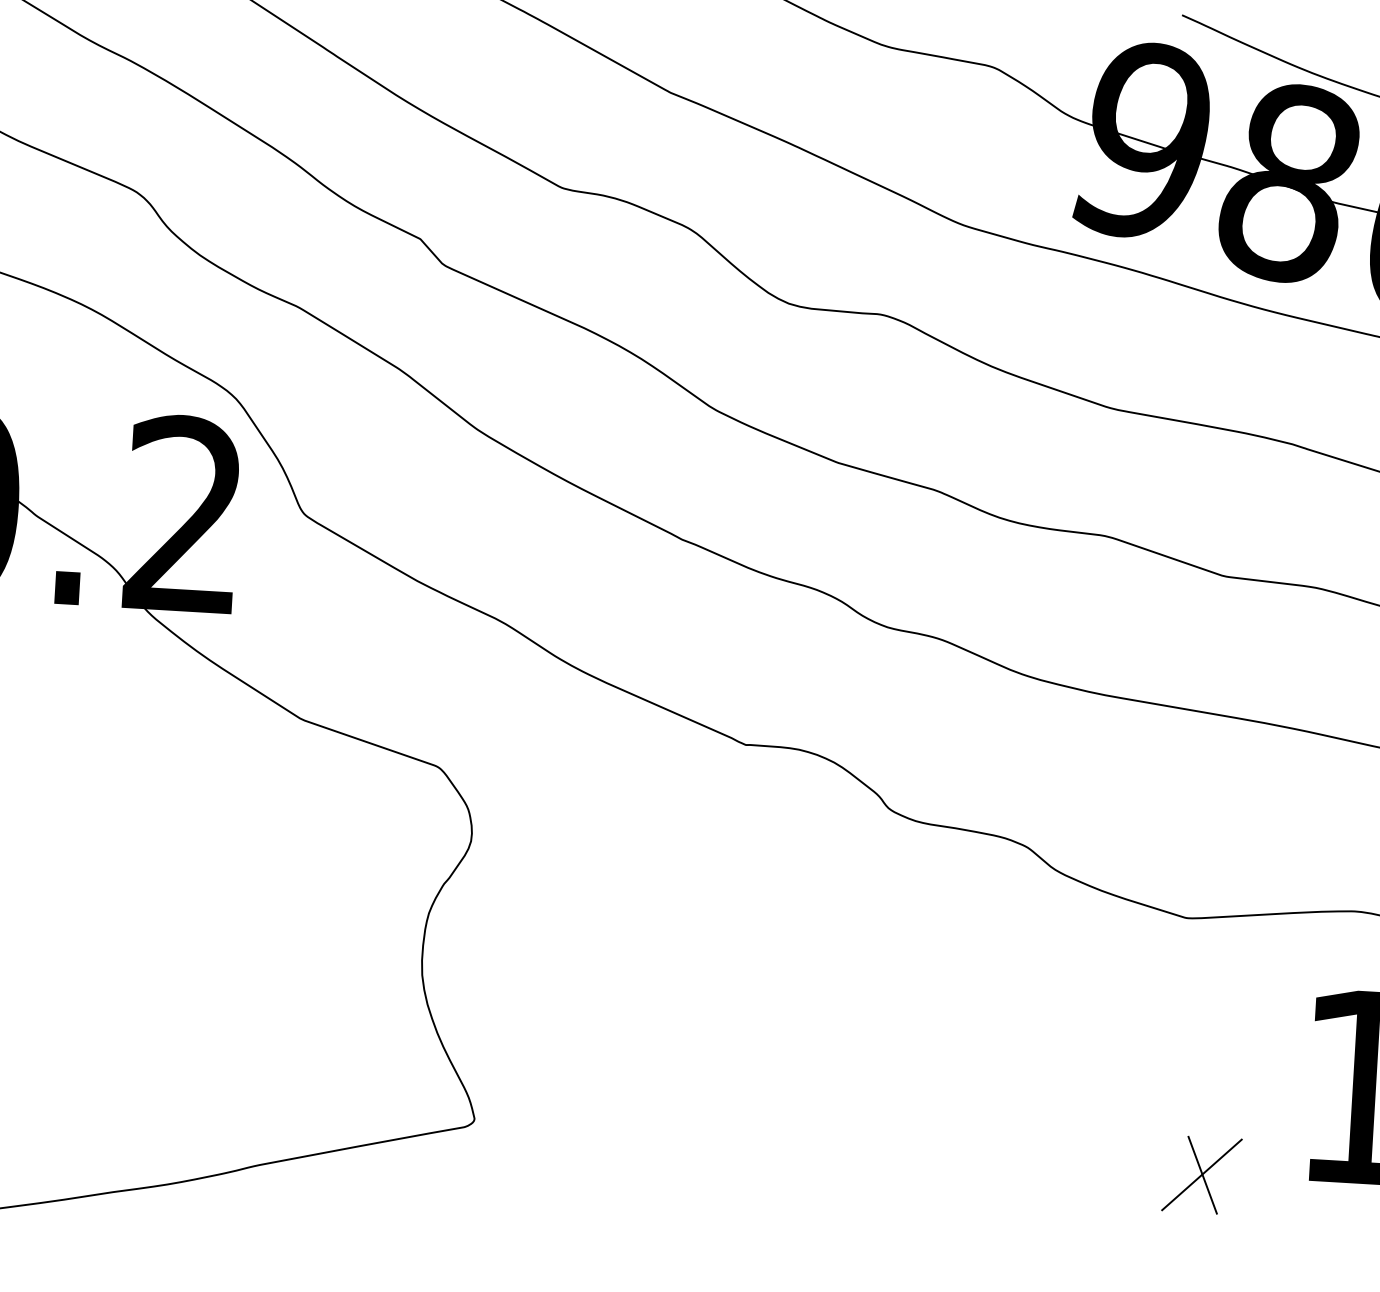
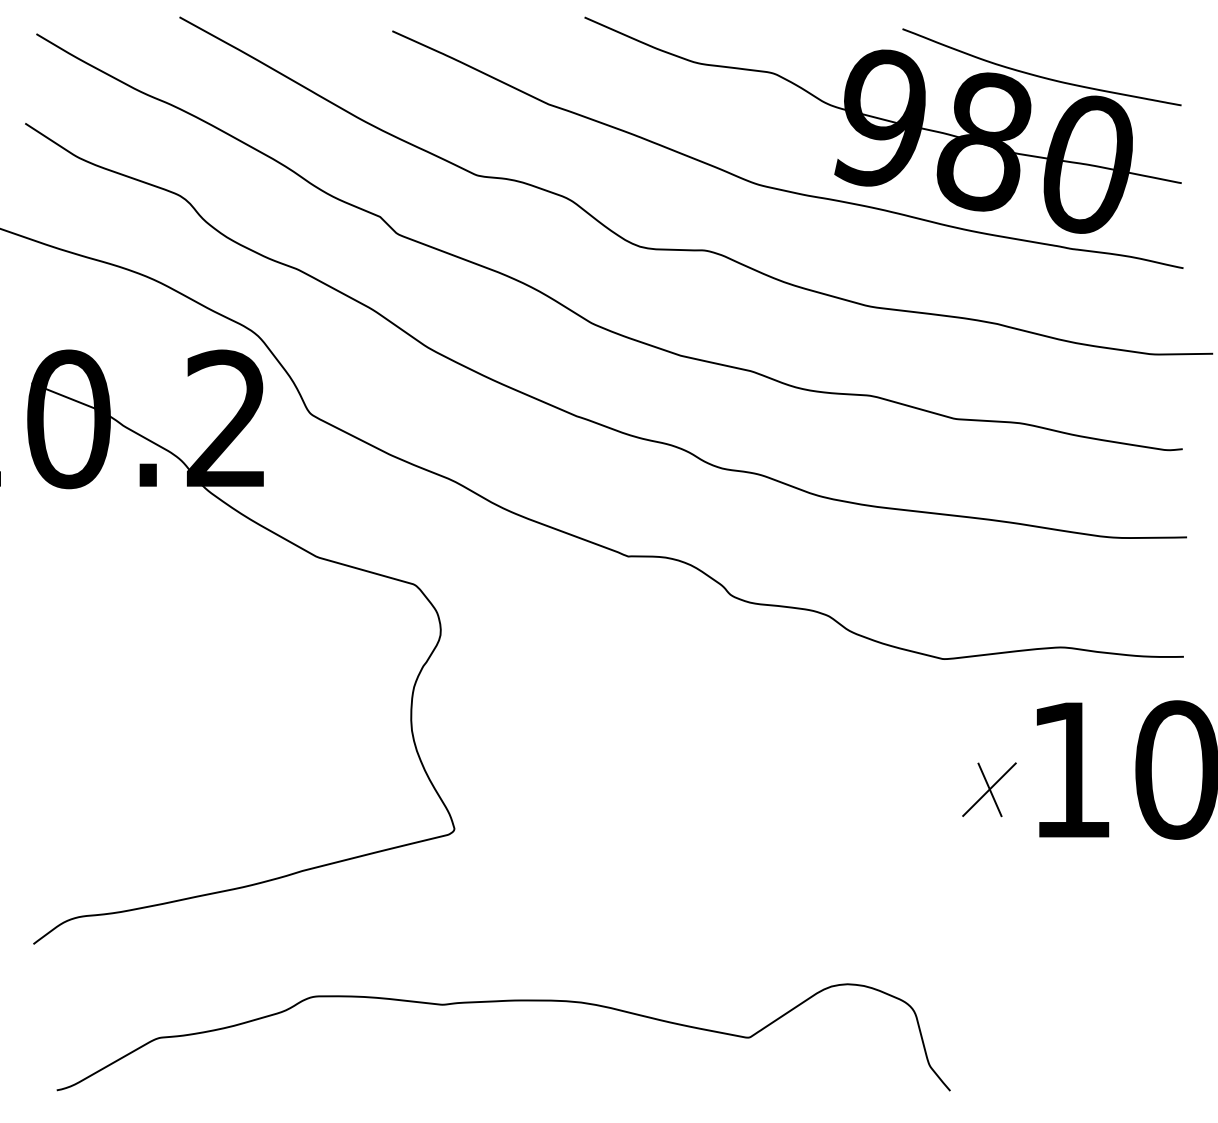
part: (1201, 1174) -> (989, 789), moved

